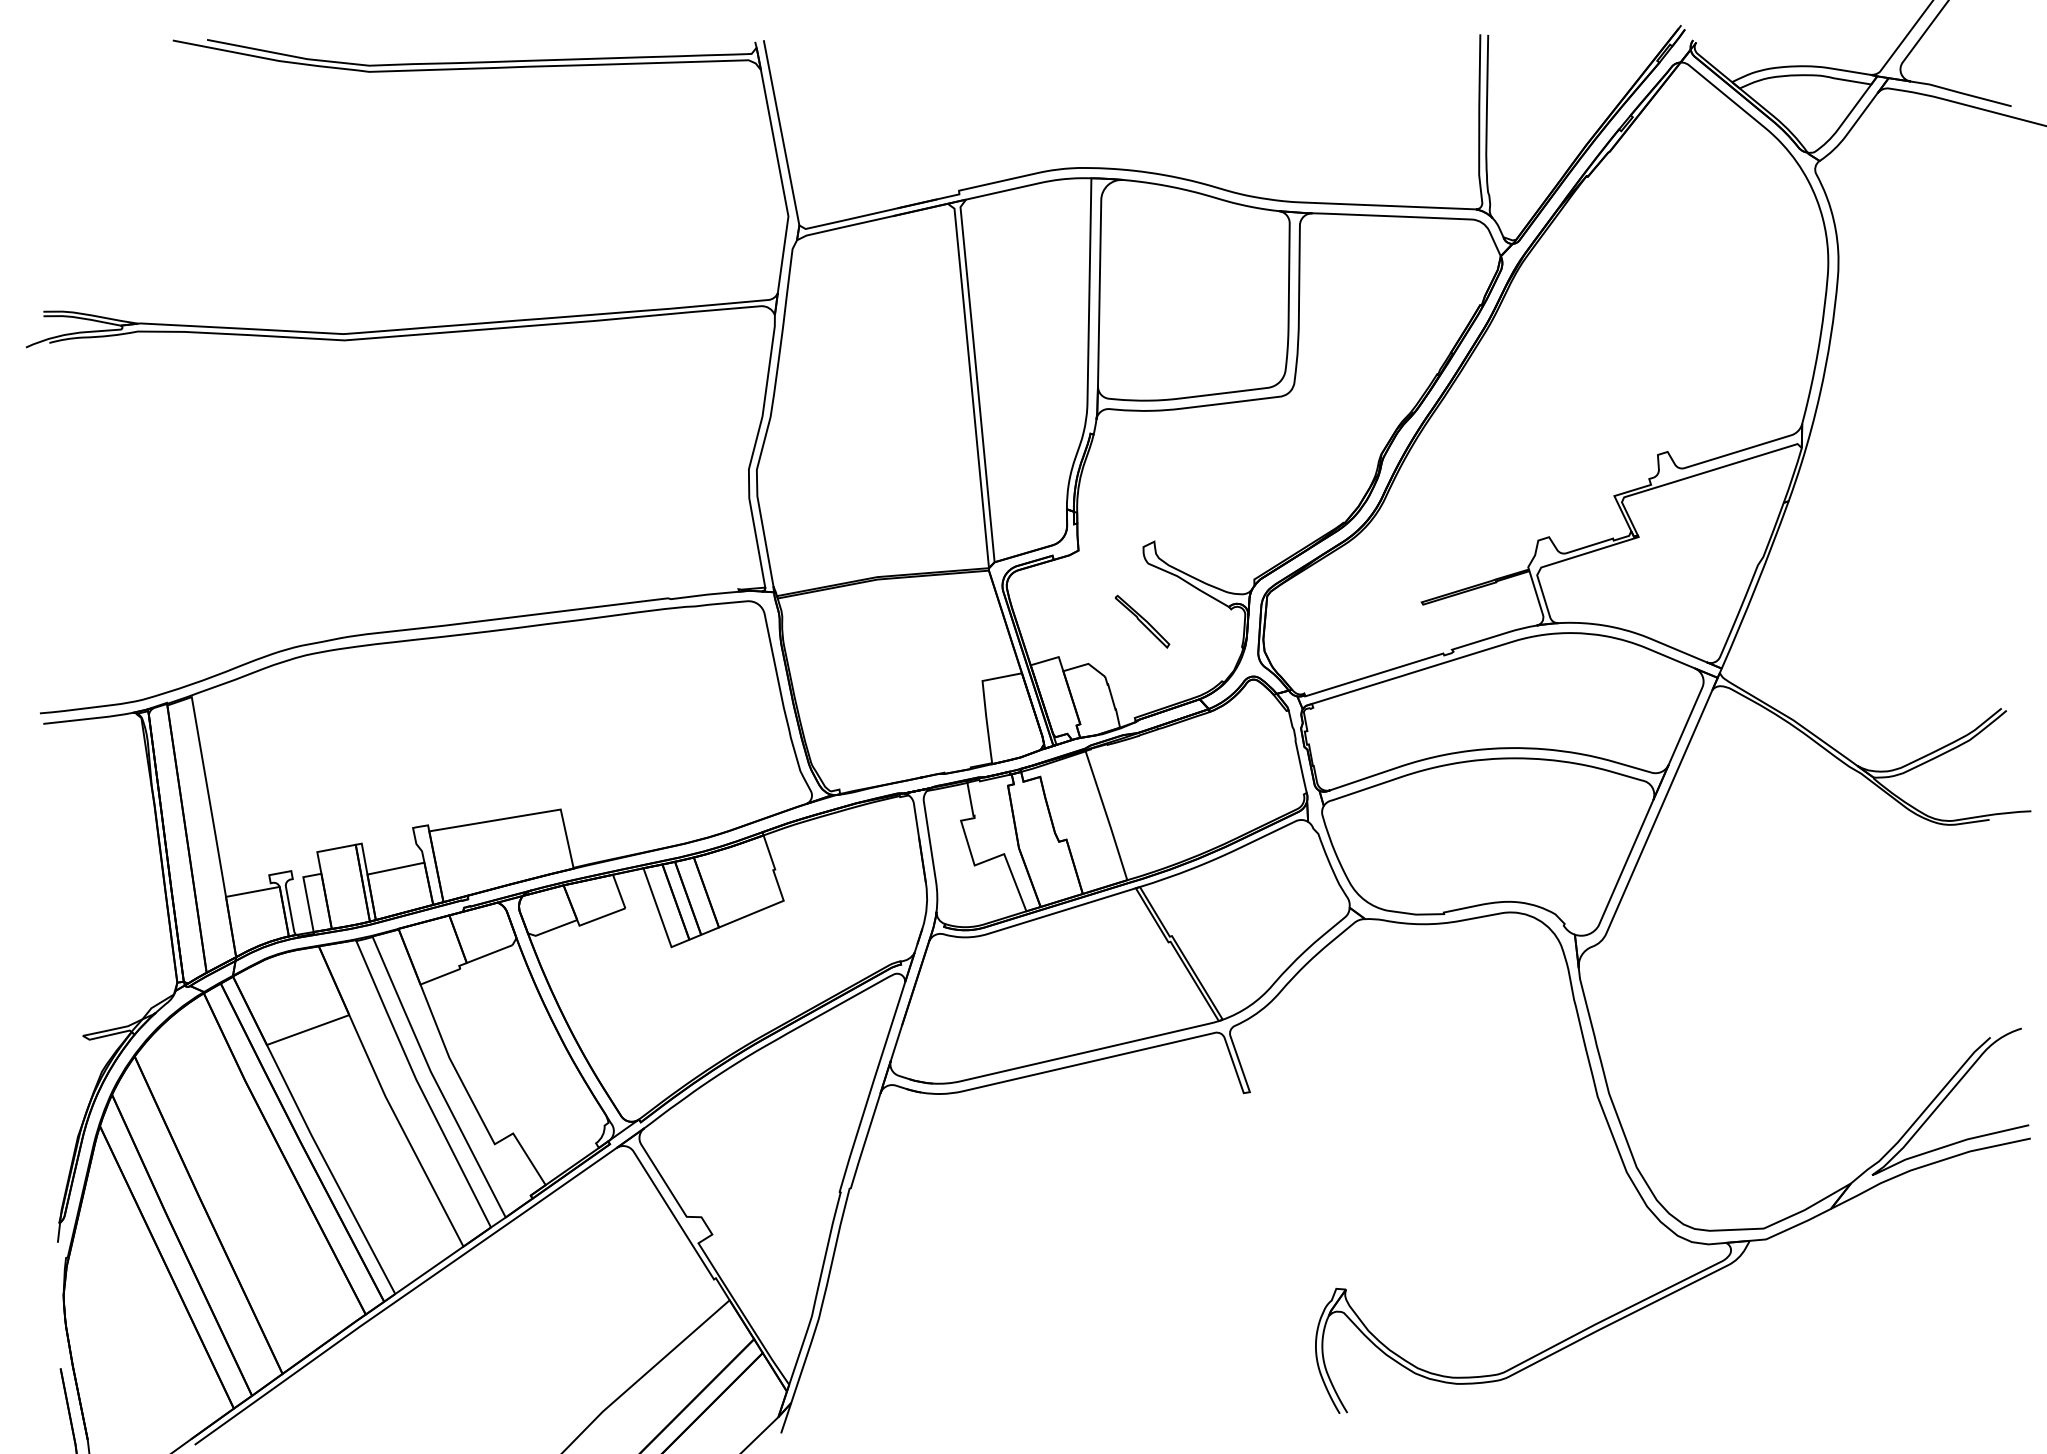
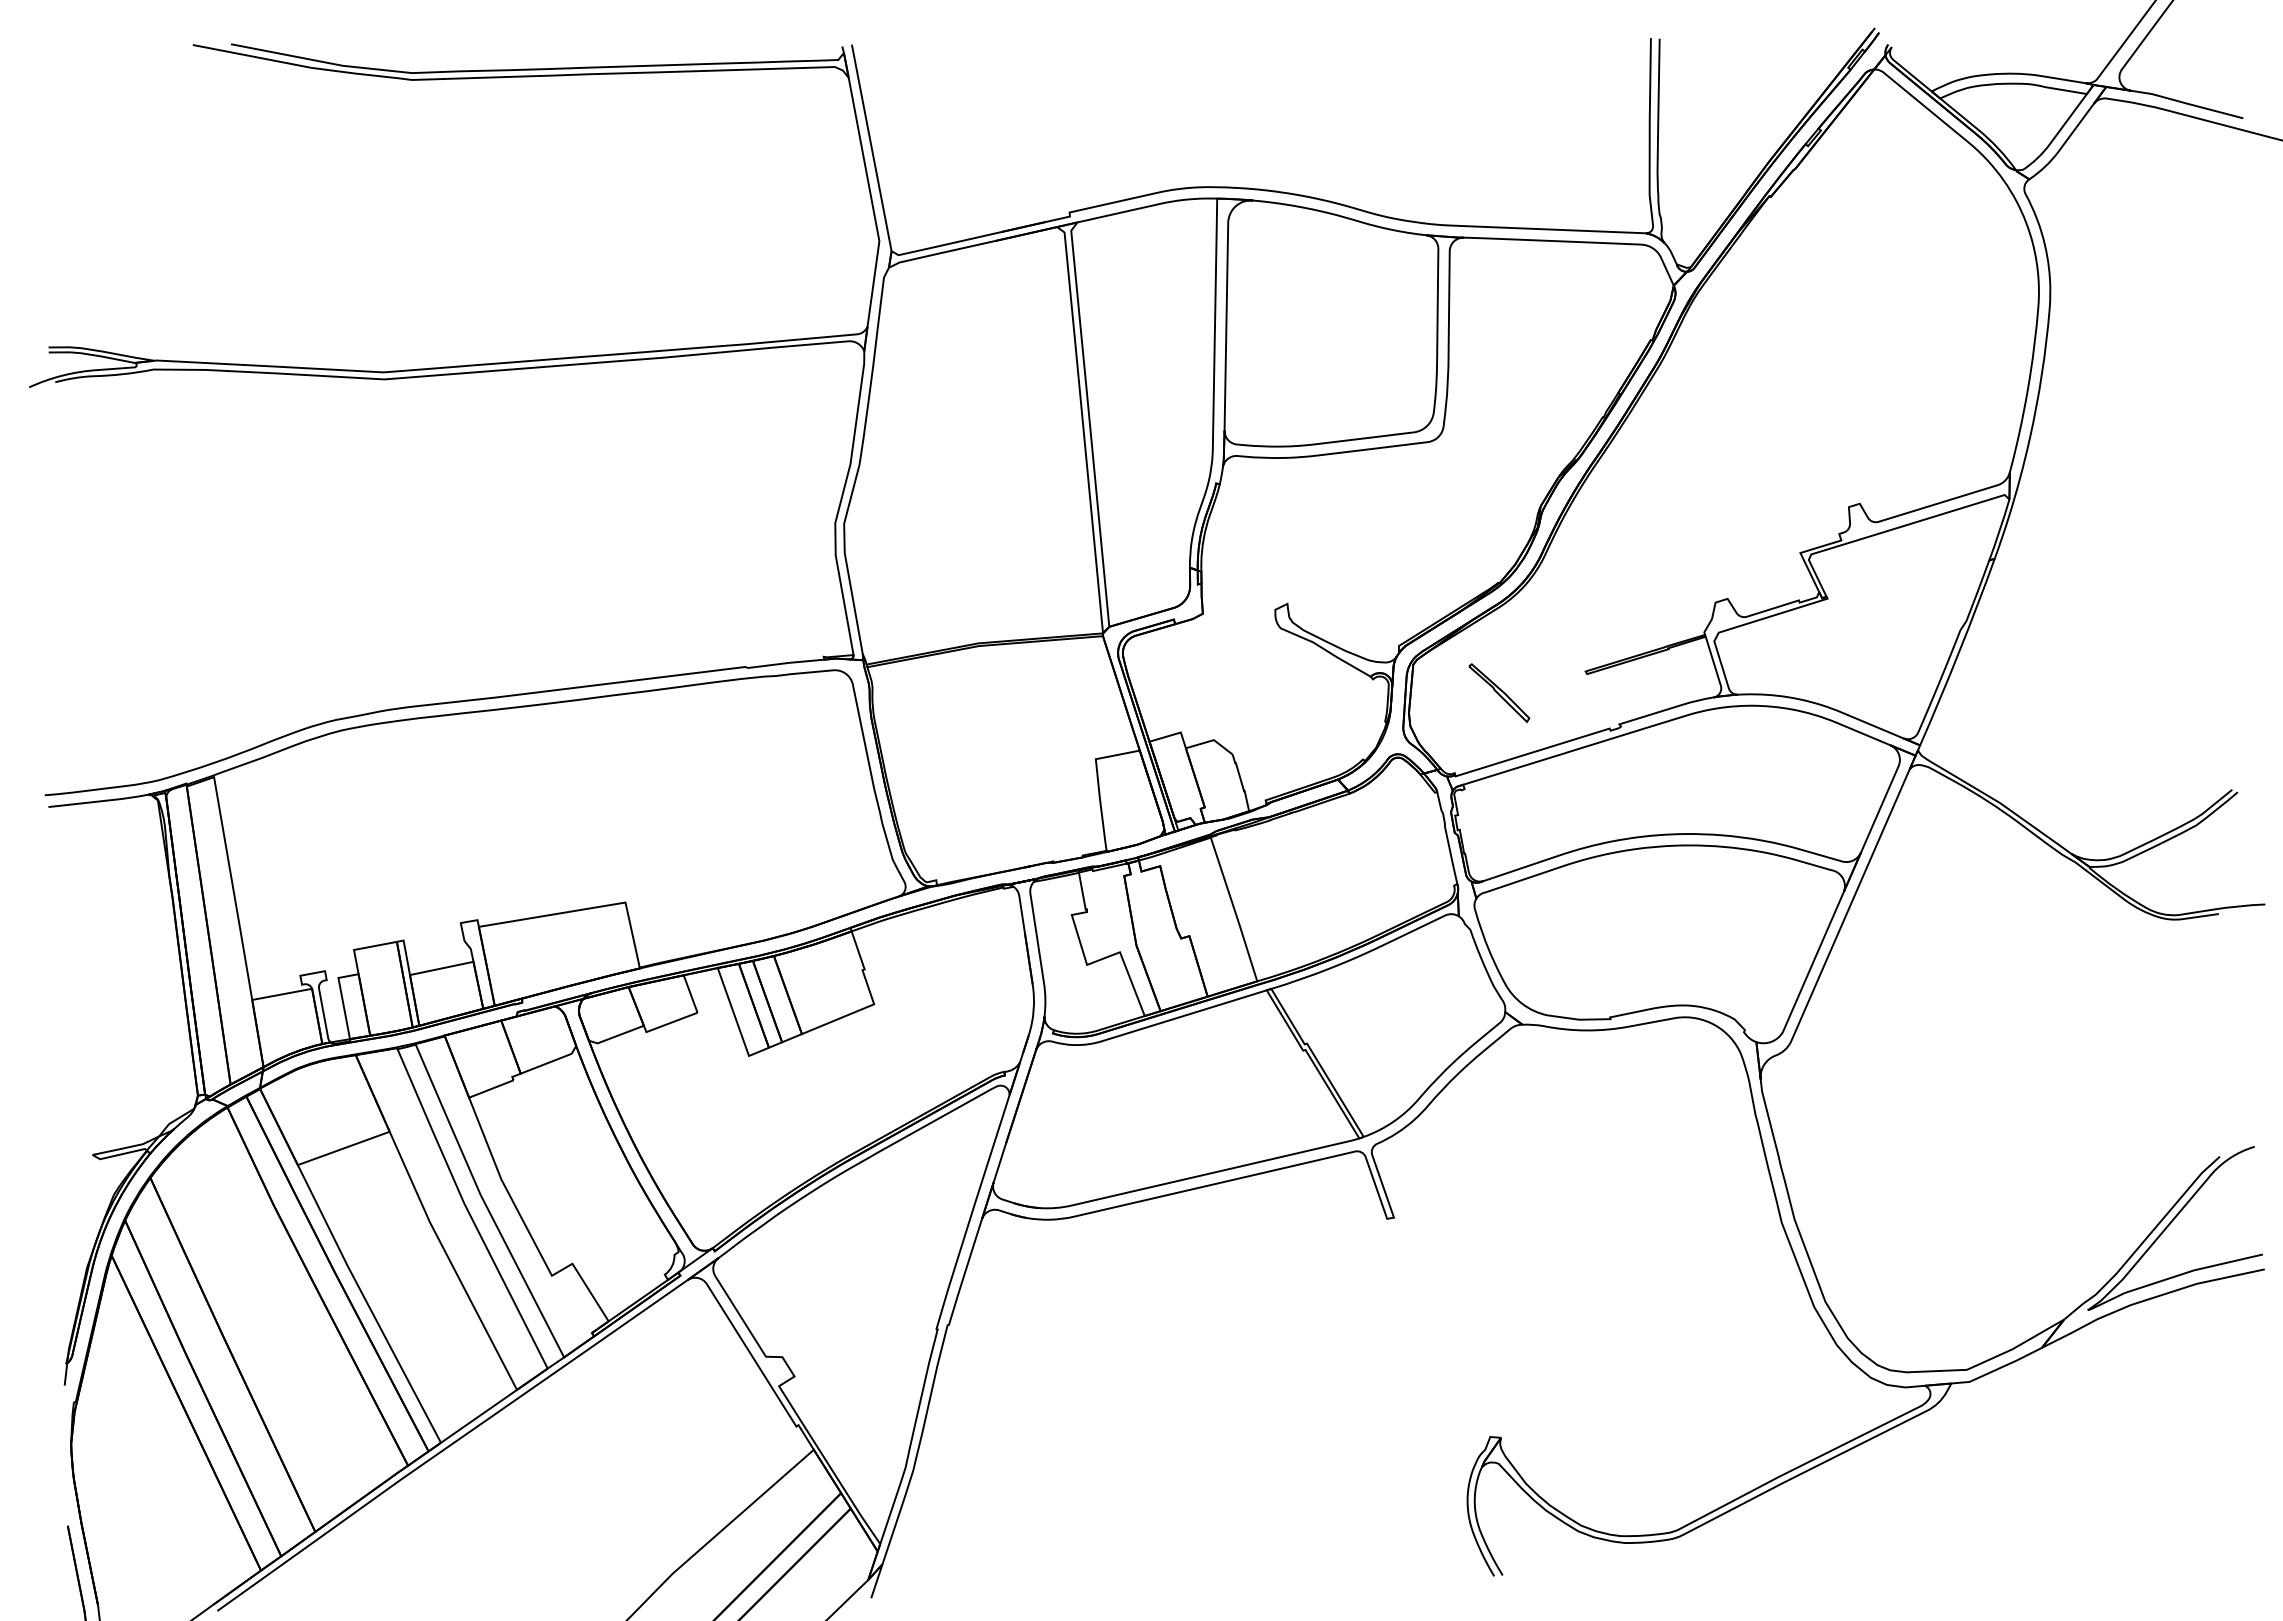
part: (1142, 621) -> (1499, 692), moved

